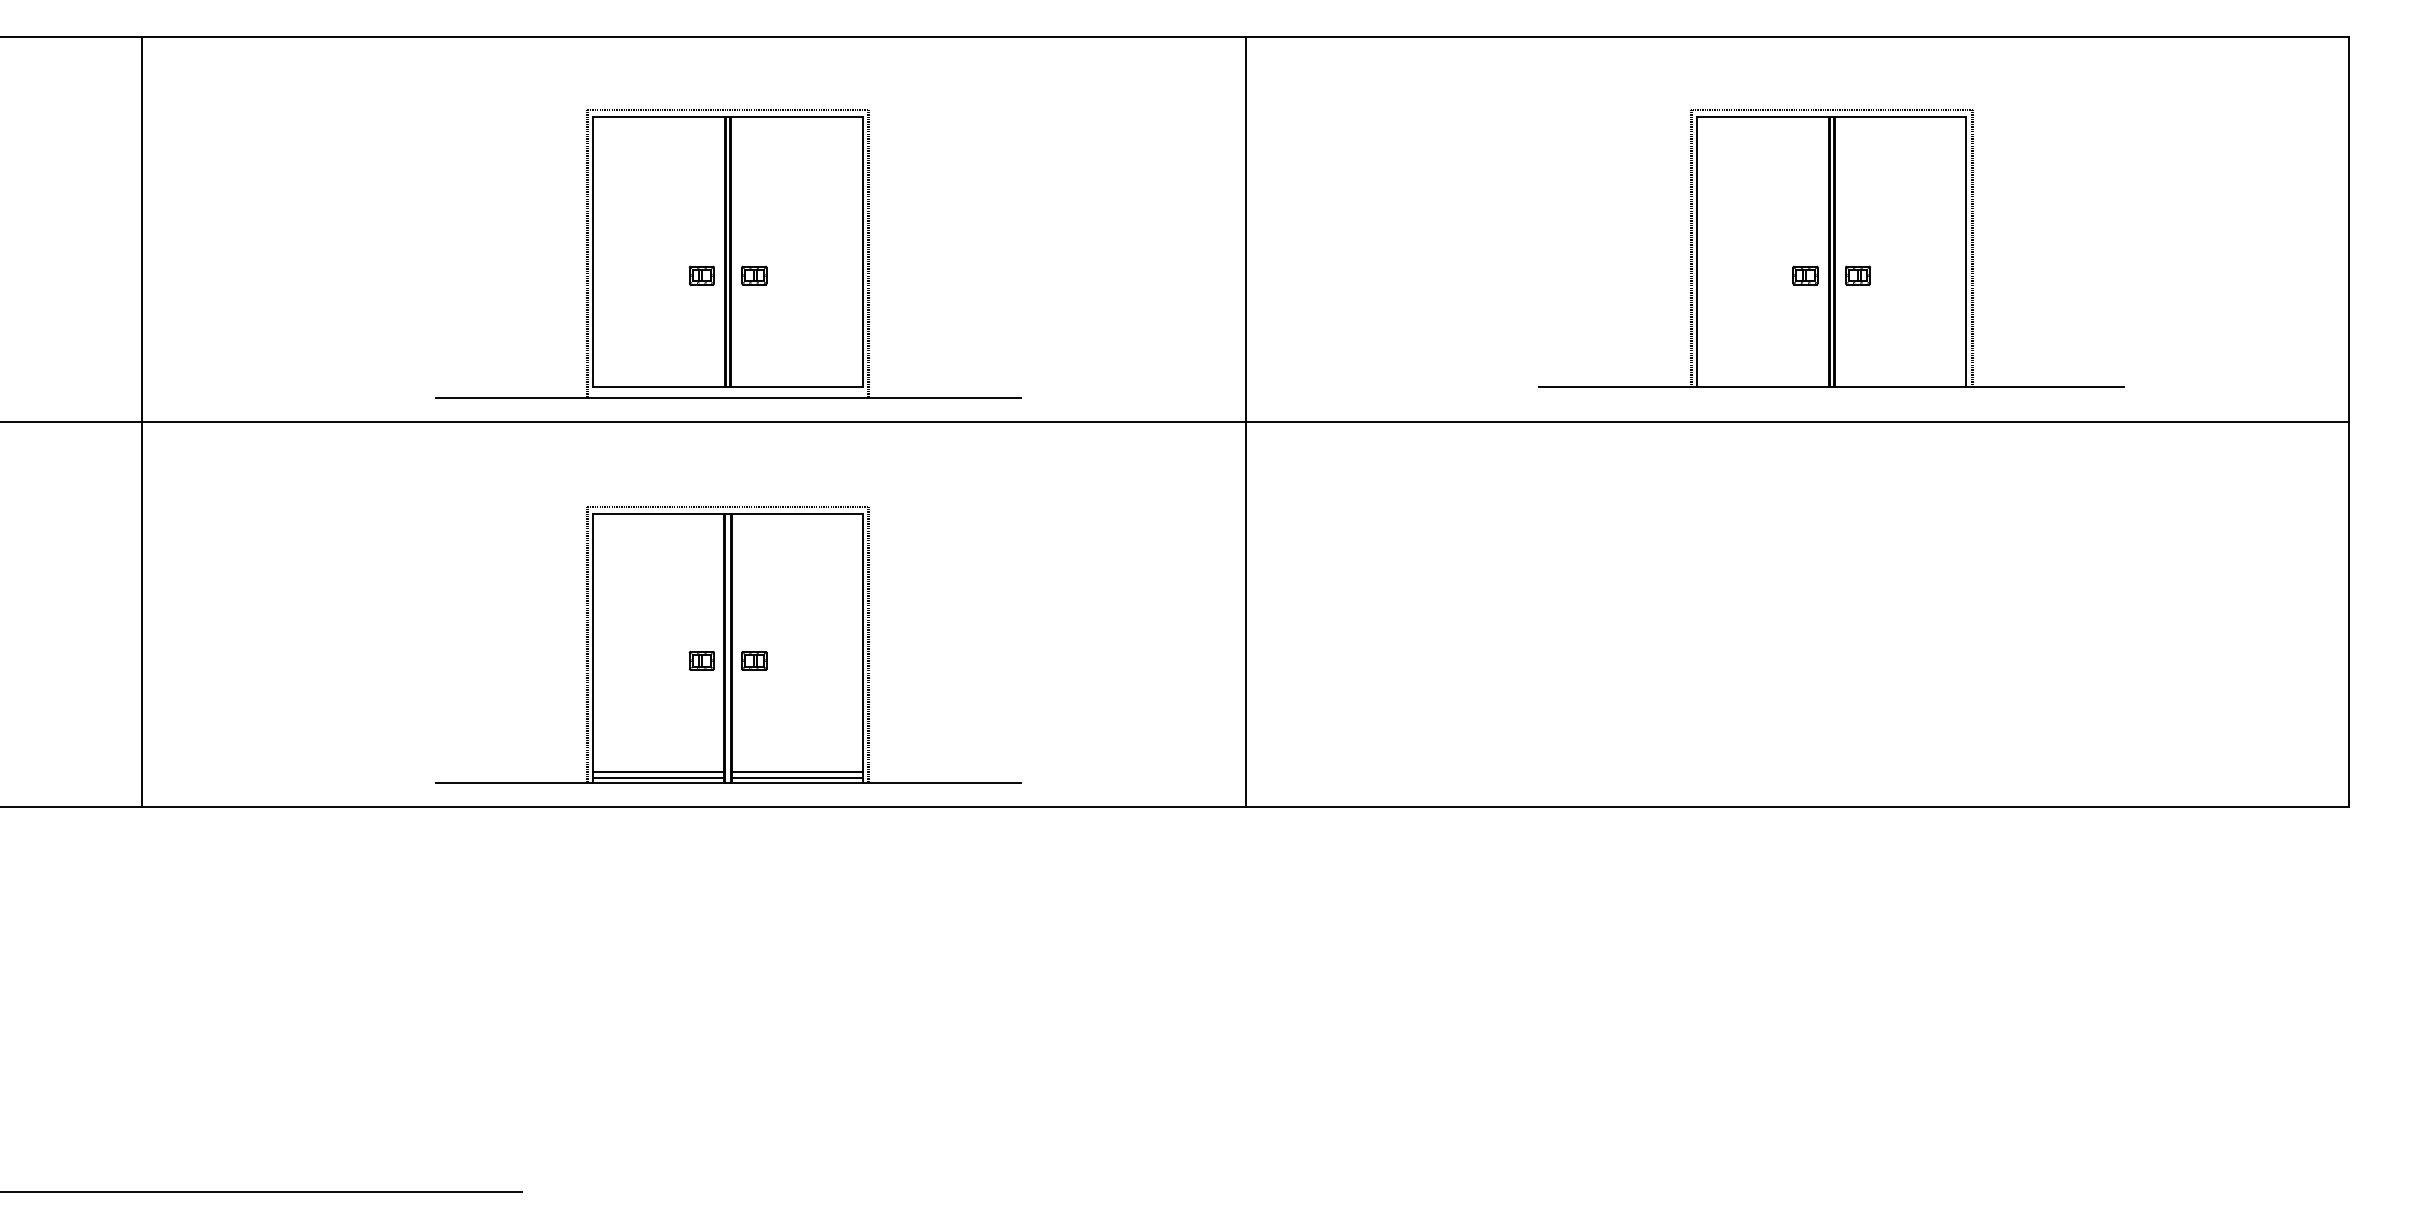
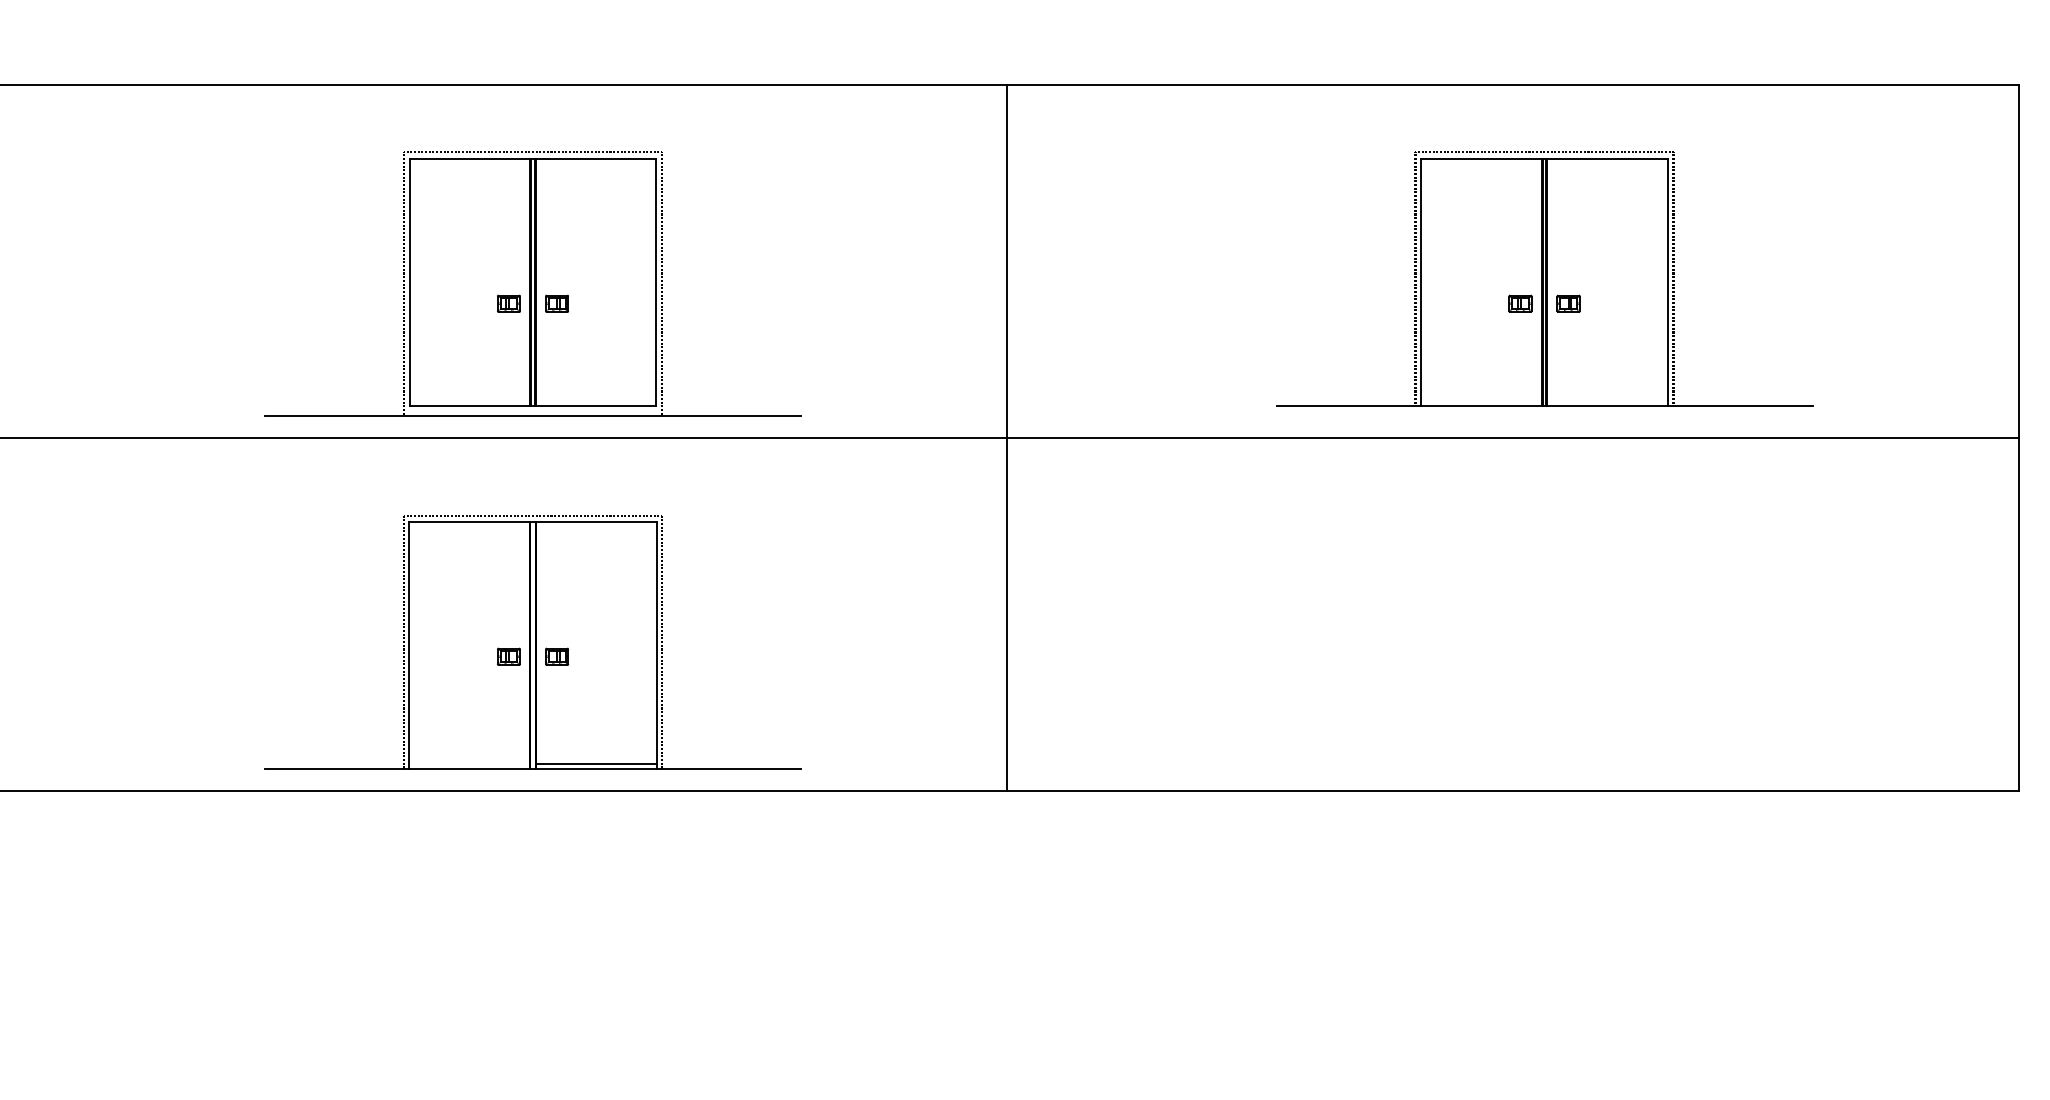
line: (658, 771) -> (469, 758), removed
line: (797, 771) -> (596, 758), removed
line: (658, 777) -> (469, 763), removed

